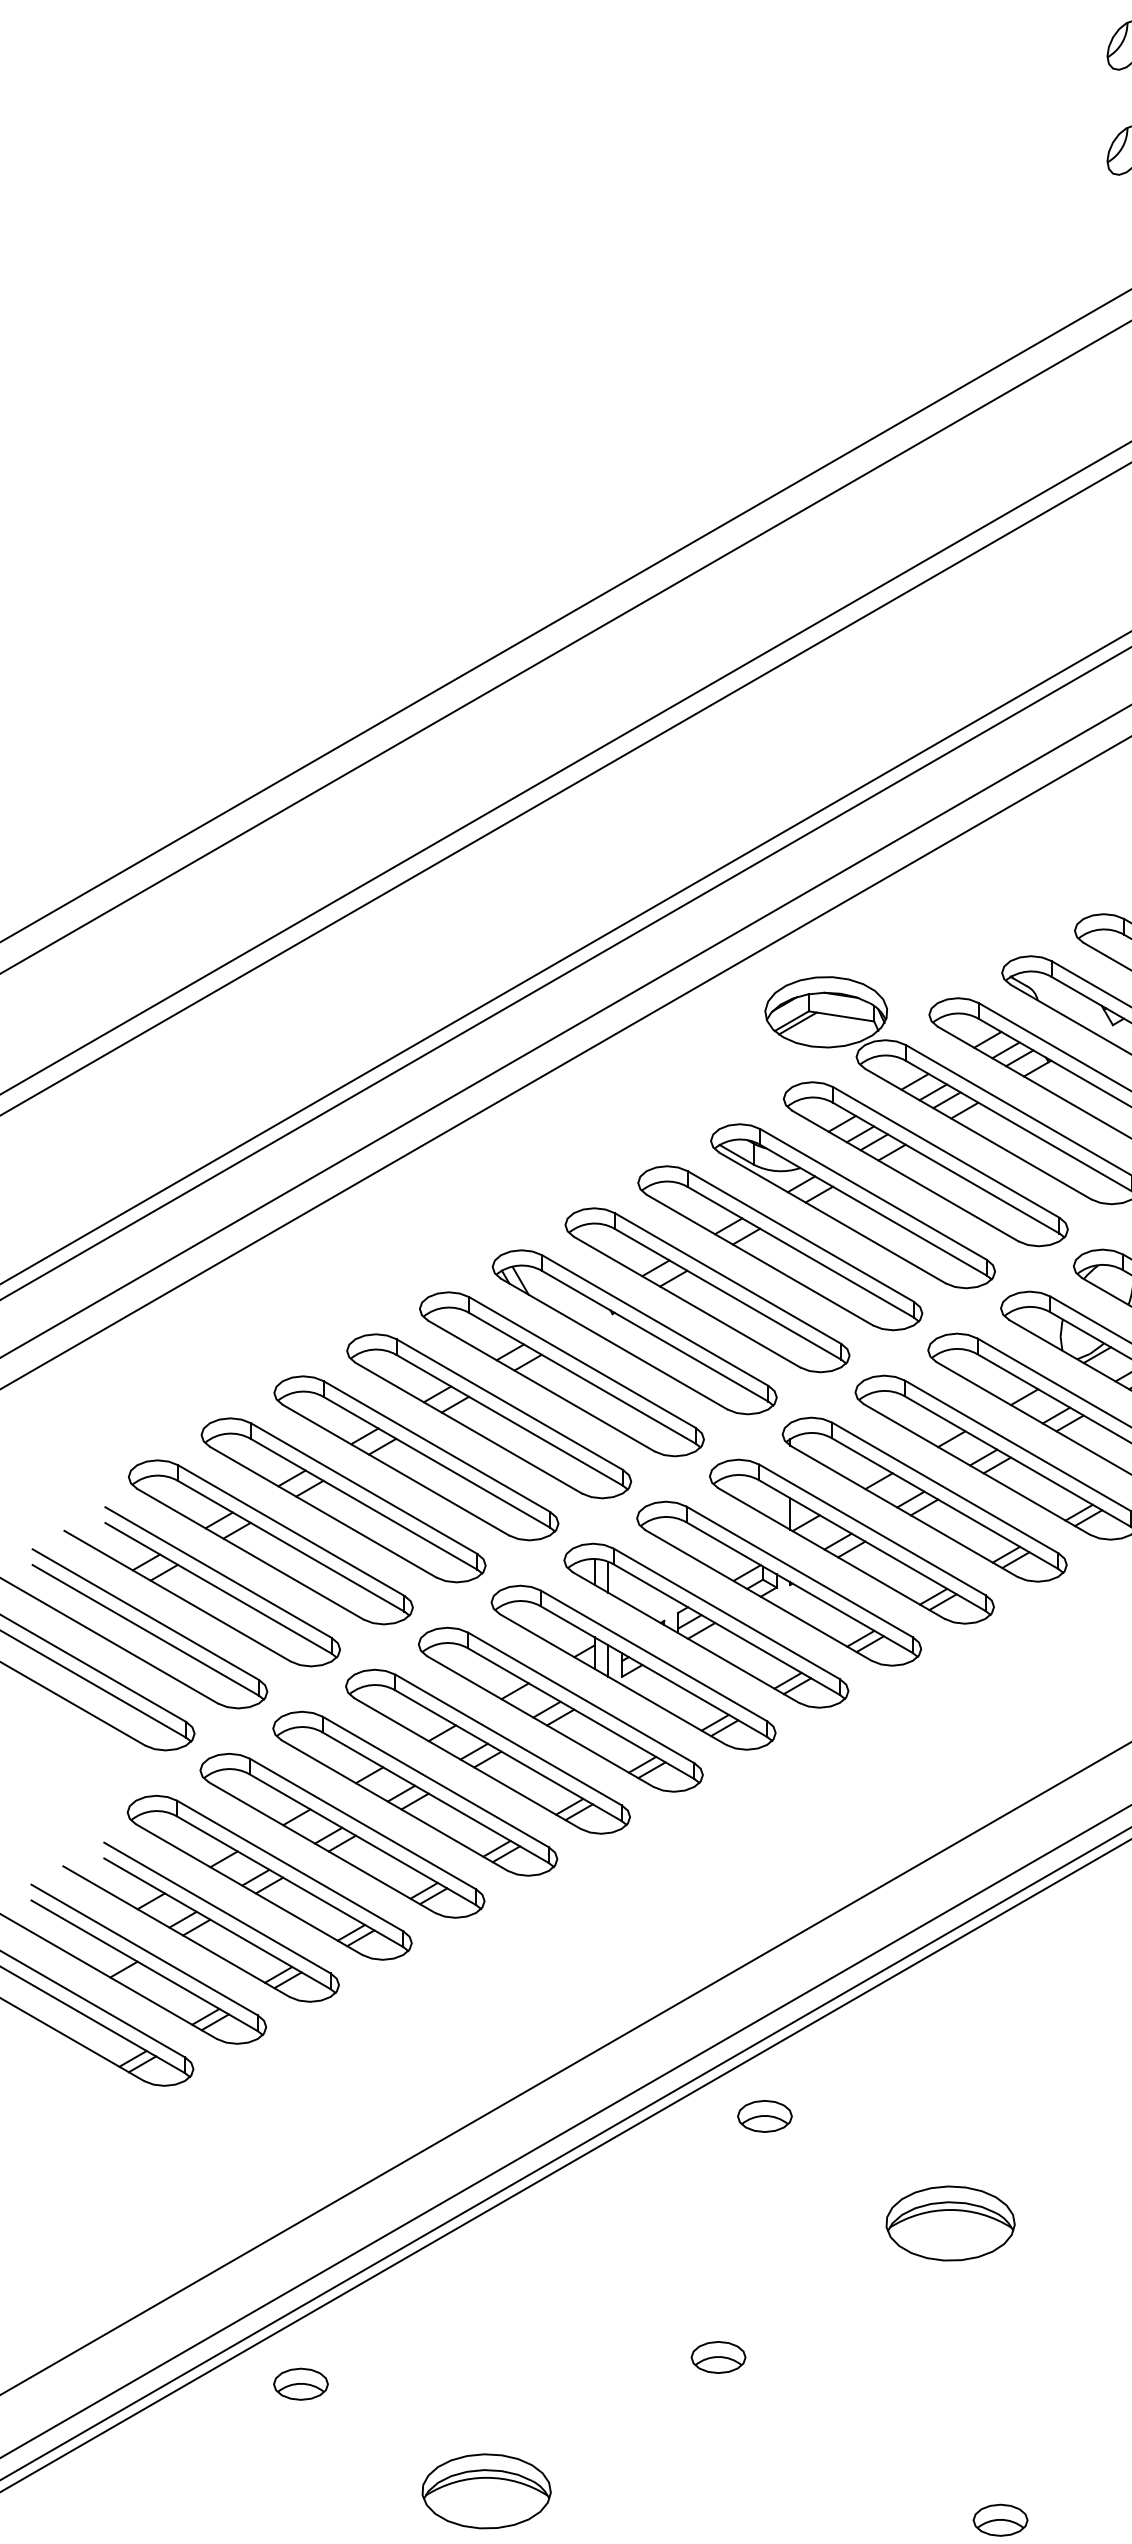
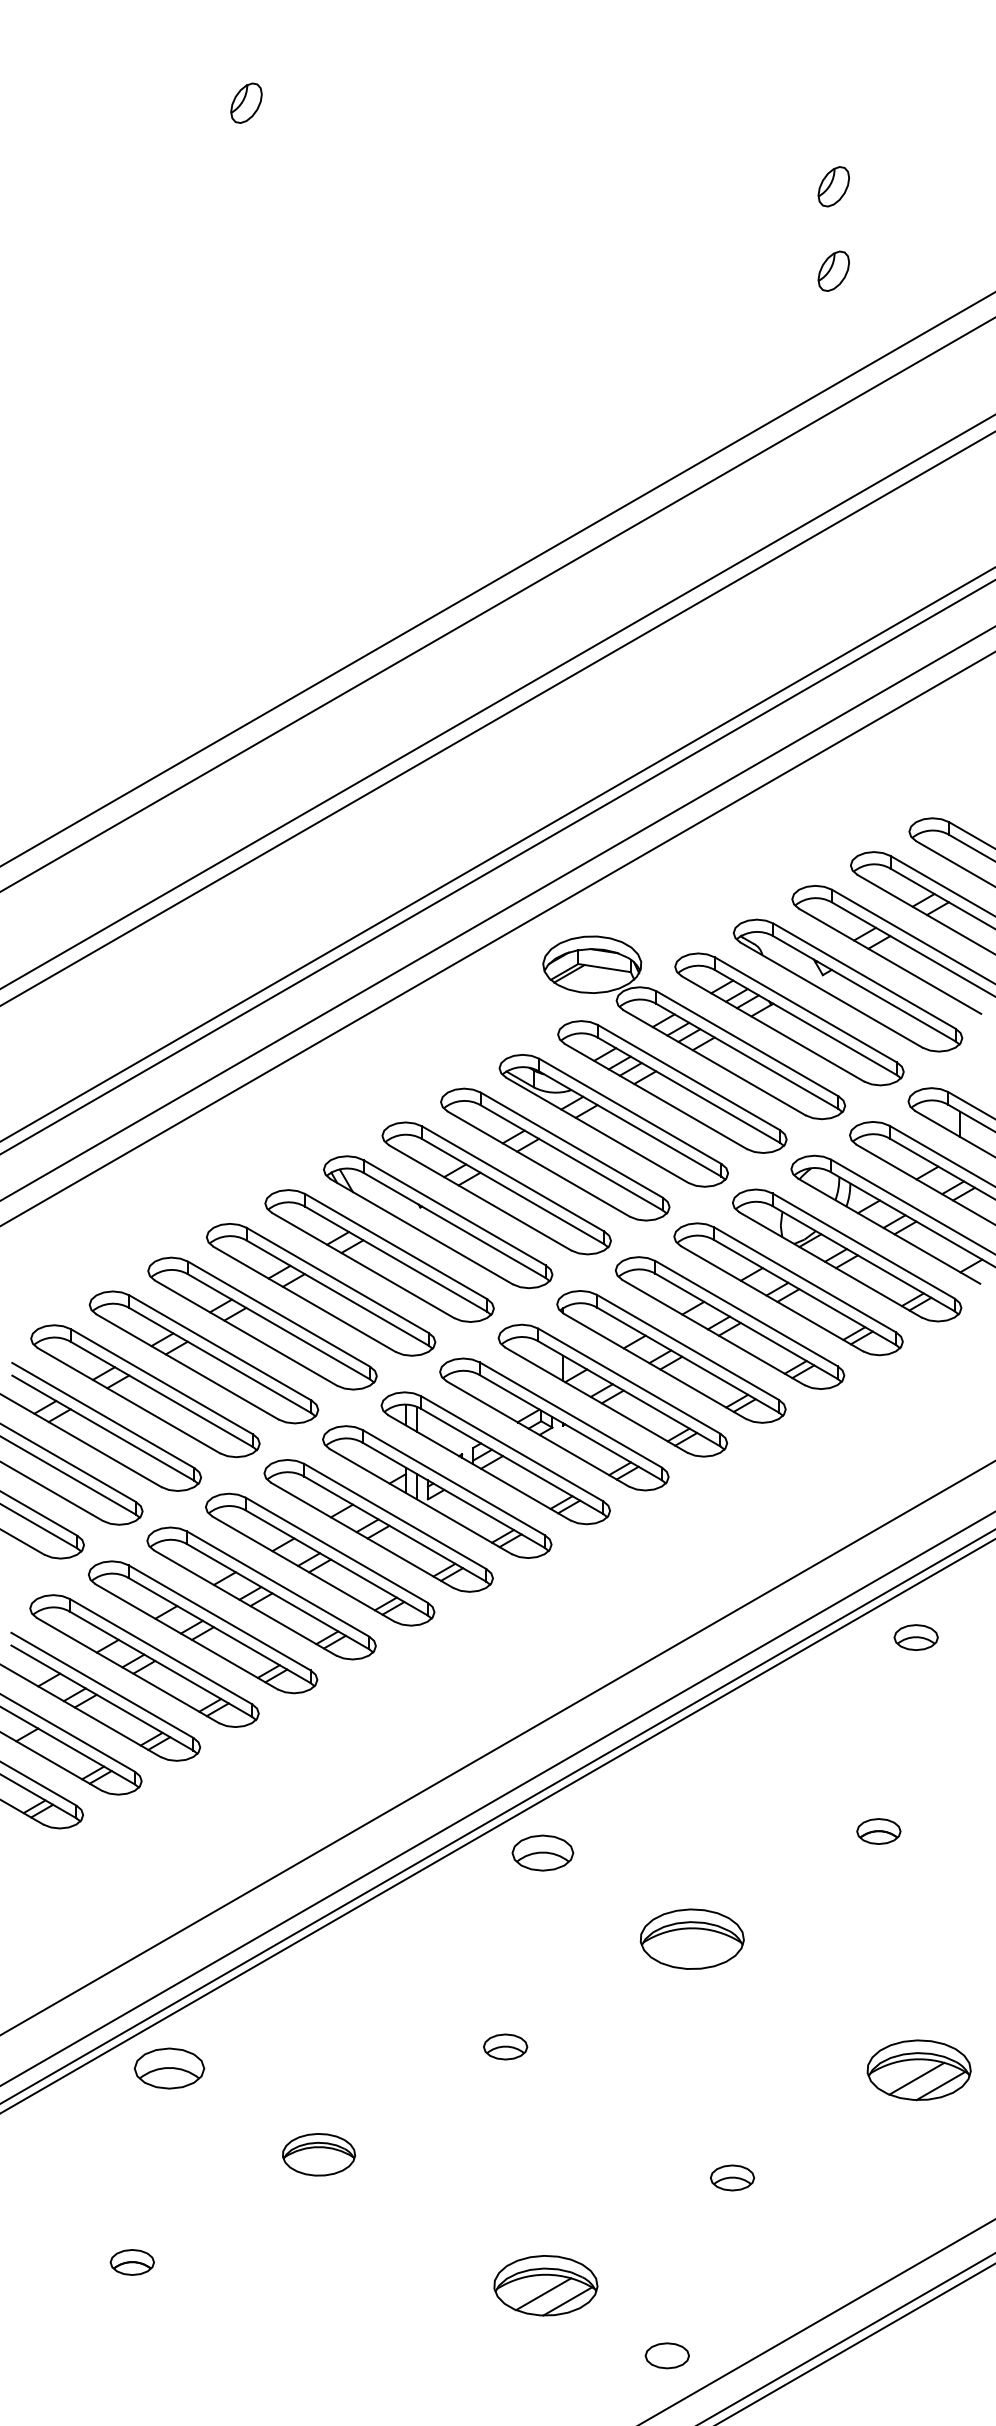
part: (764, 2115) -> (542, 1852), size x1.4
part: (300, 2384) -> (169, 2068), size x1.6
part: (485, 2491) -> (318, 2154), size x0.7

